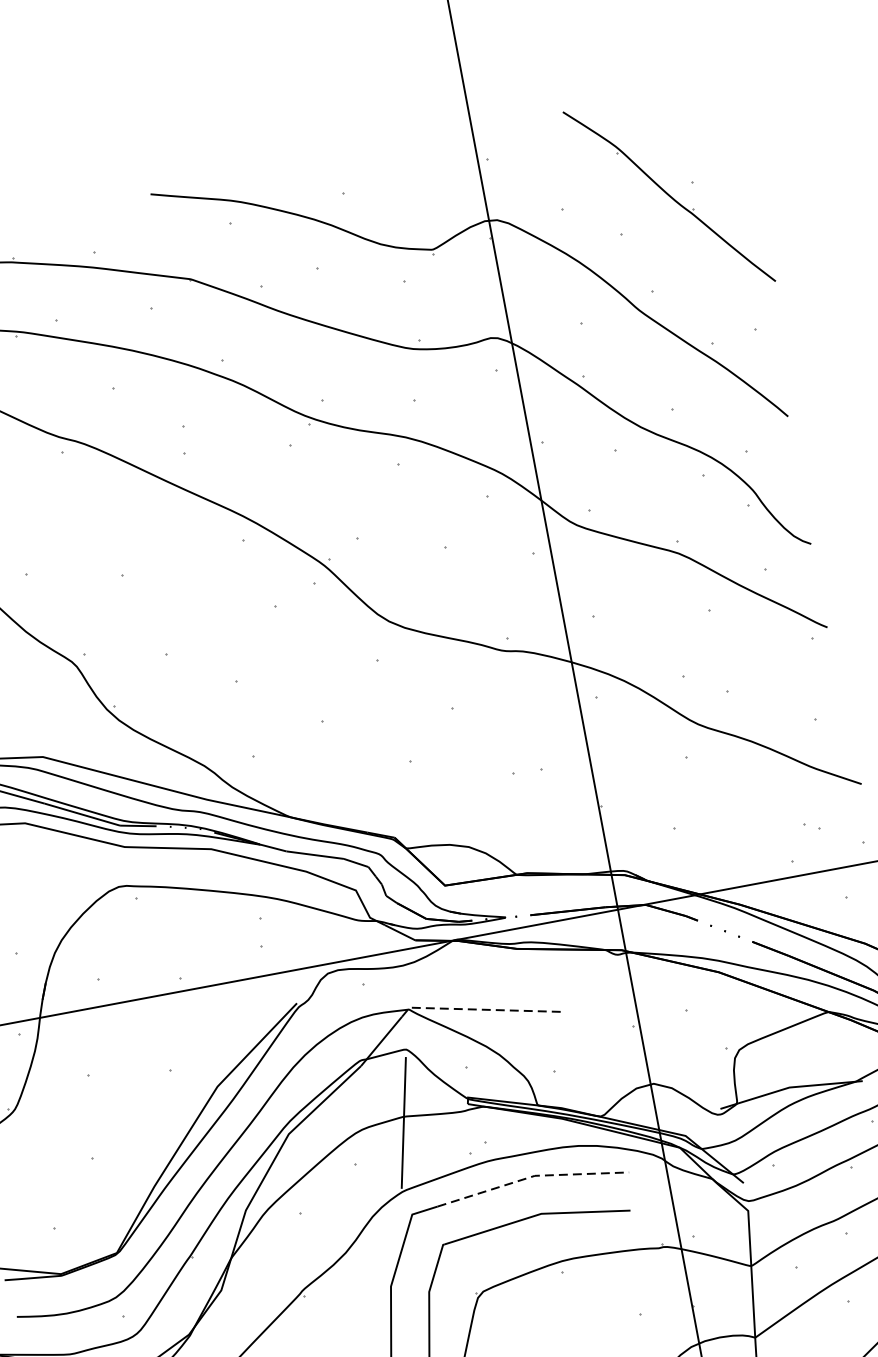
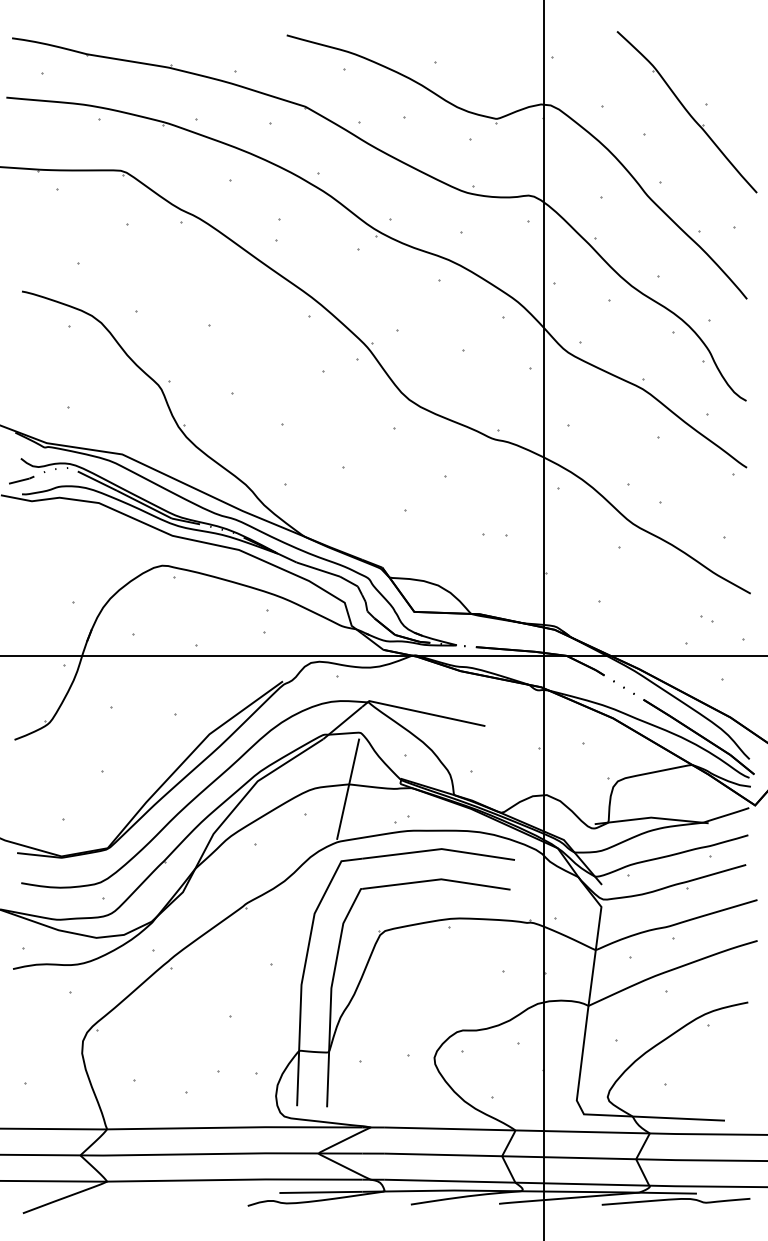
line: (477, 1009) -> (421, 712), dashed -> solid
line: (532, 1176) -> (439, 849), dashed -> solid

